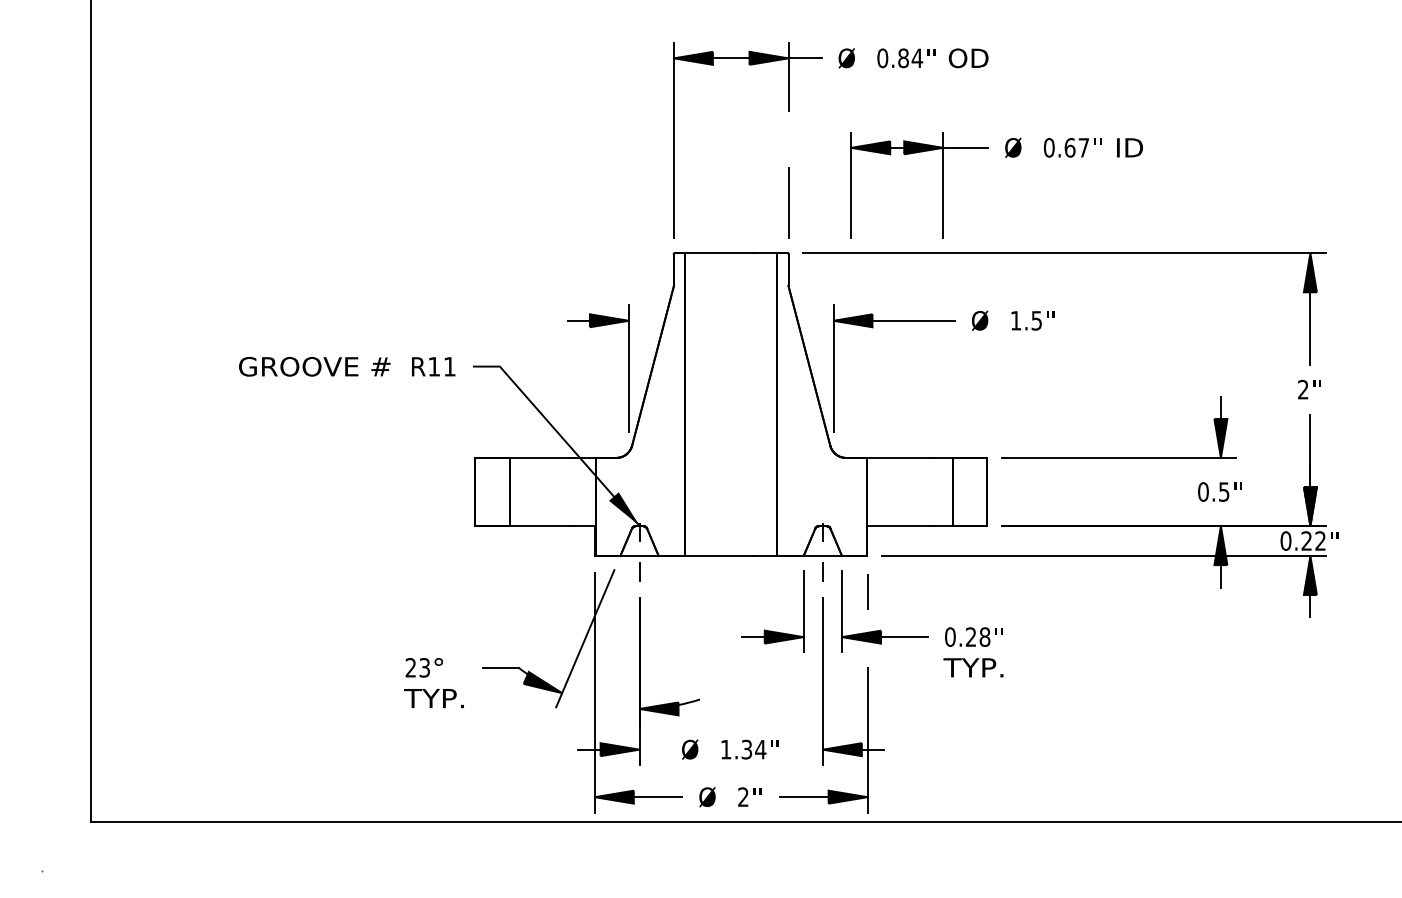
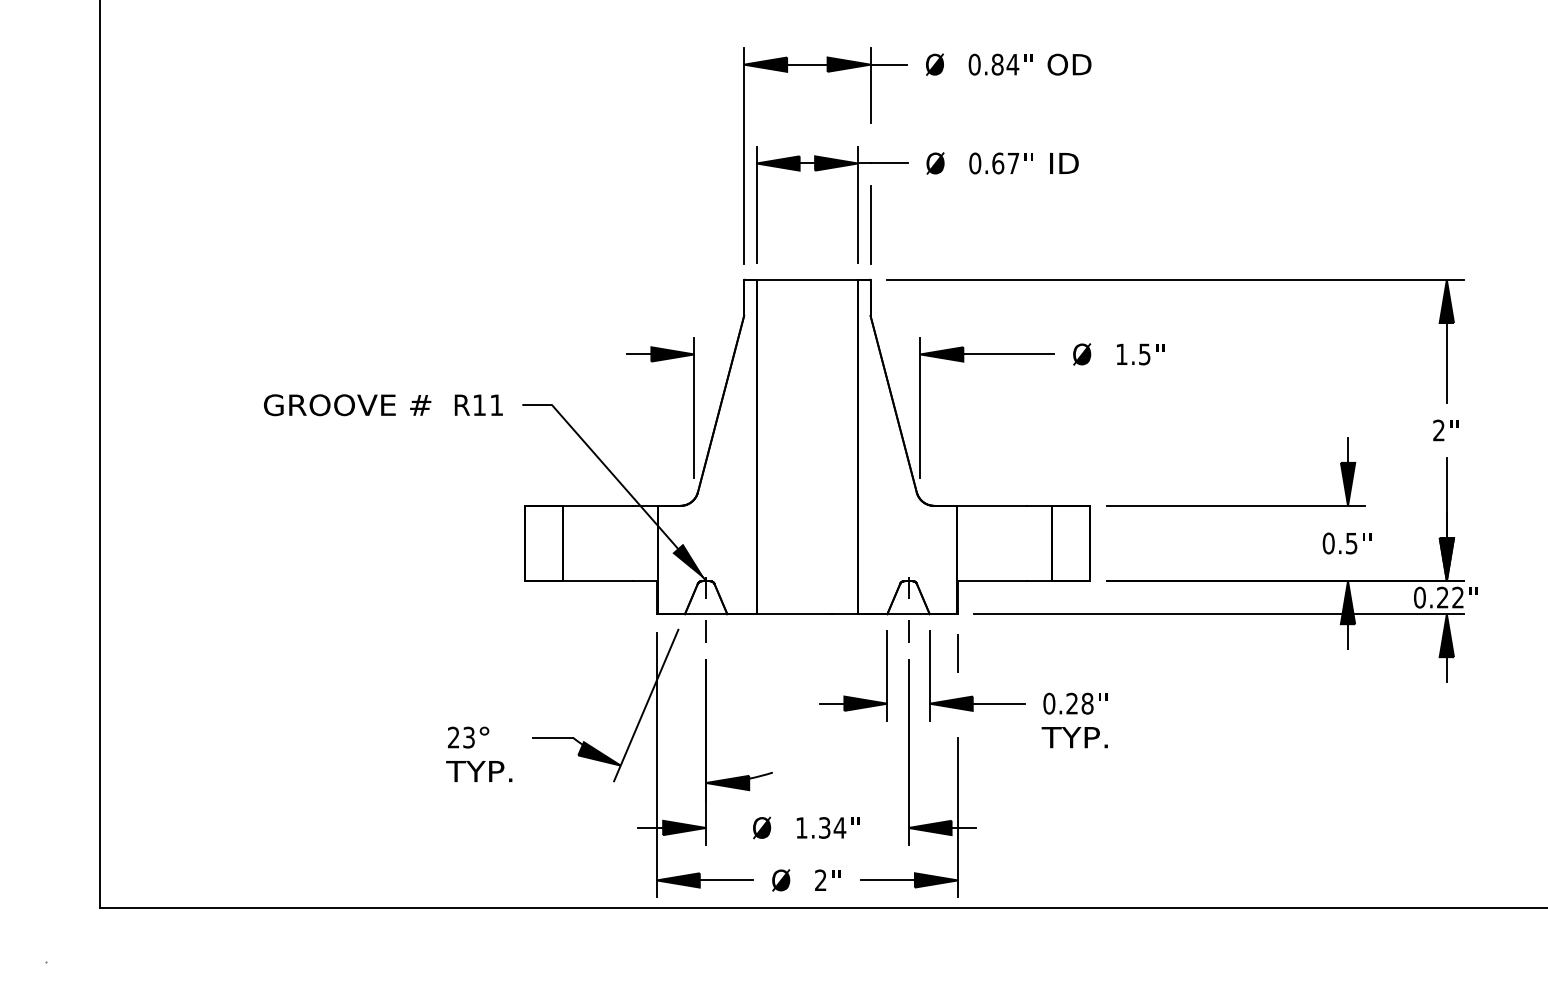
part: (1005, 157) -> (926, 174), moved

